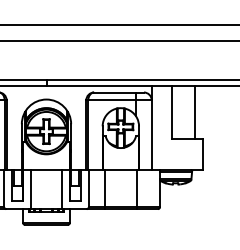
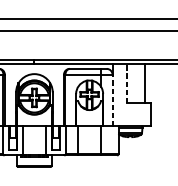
line: (171, 111) -> (127, 82), solid -> dashed
line: (151, 135) -> (112, 100), solid -> dashed

